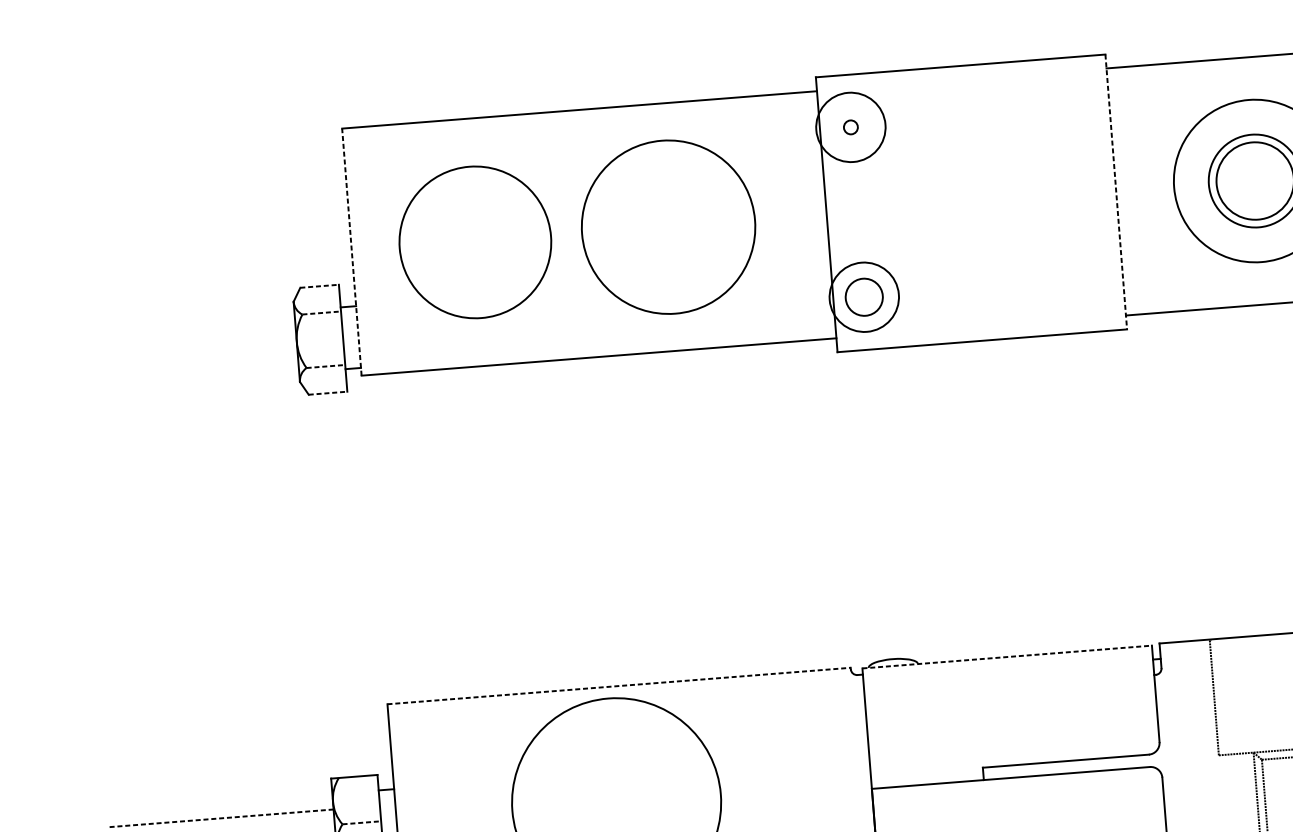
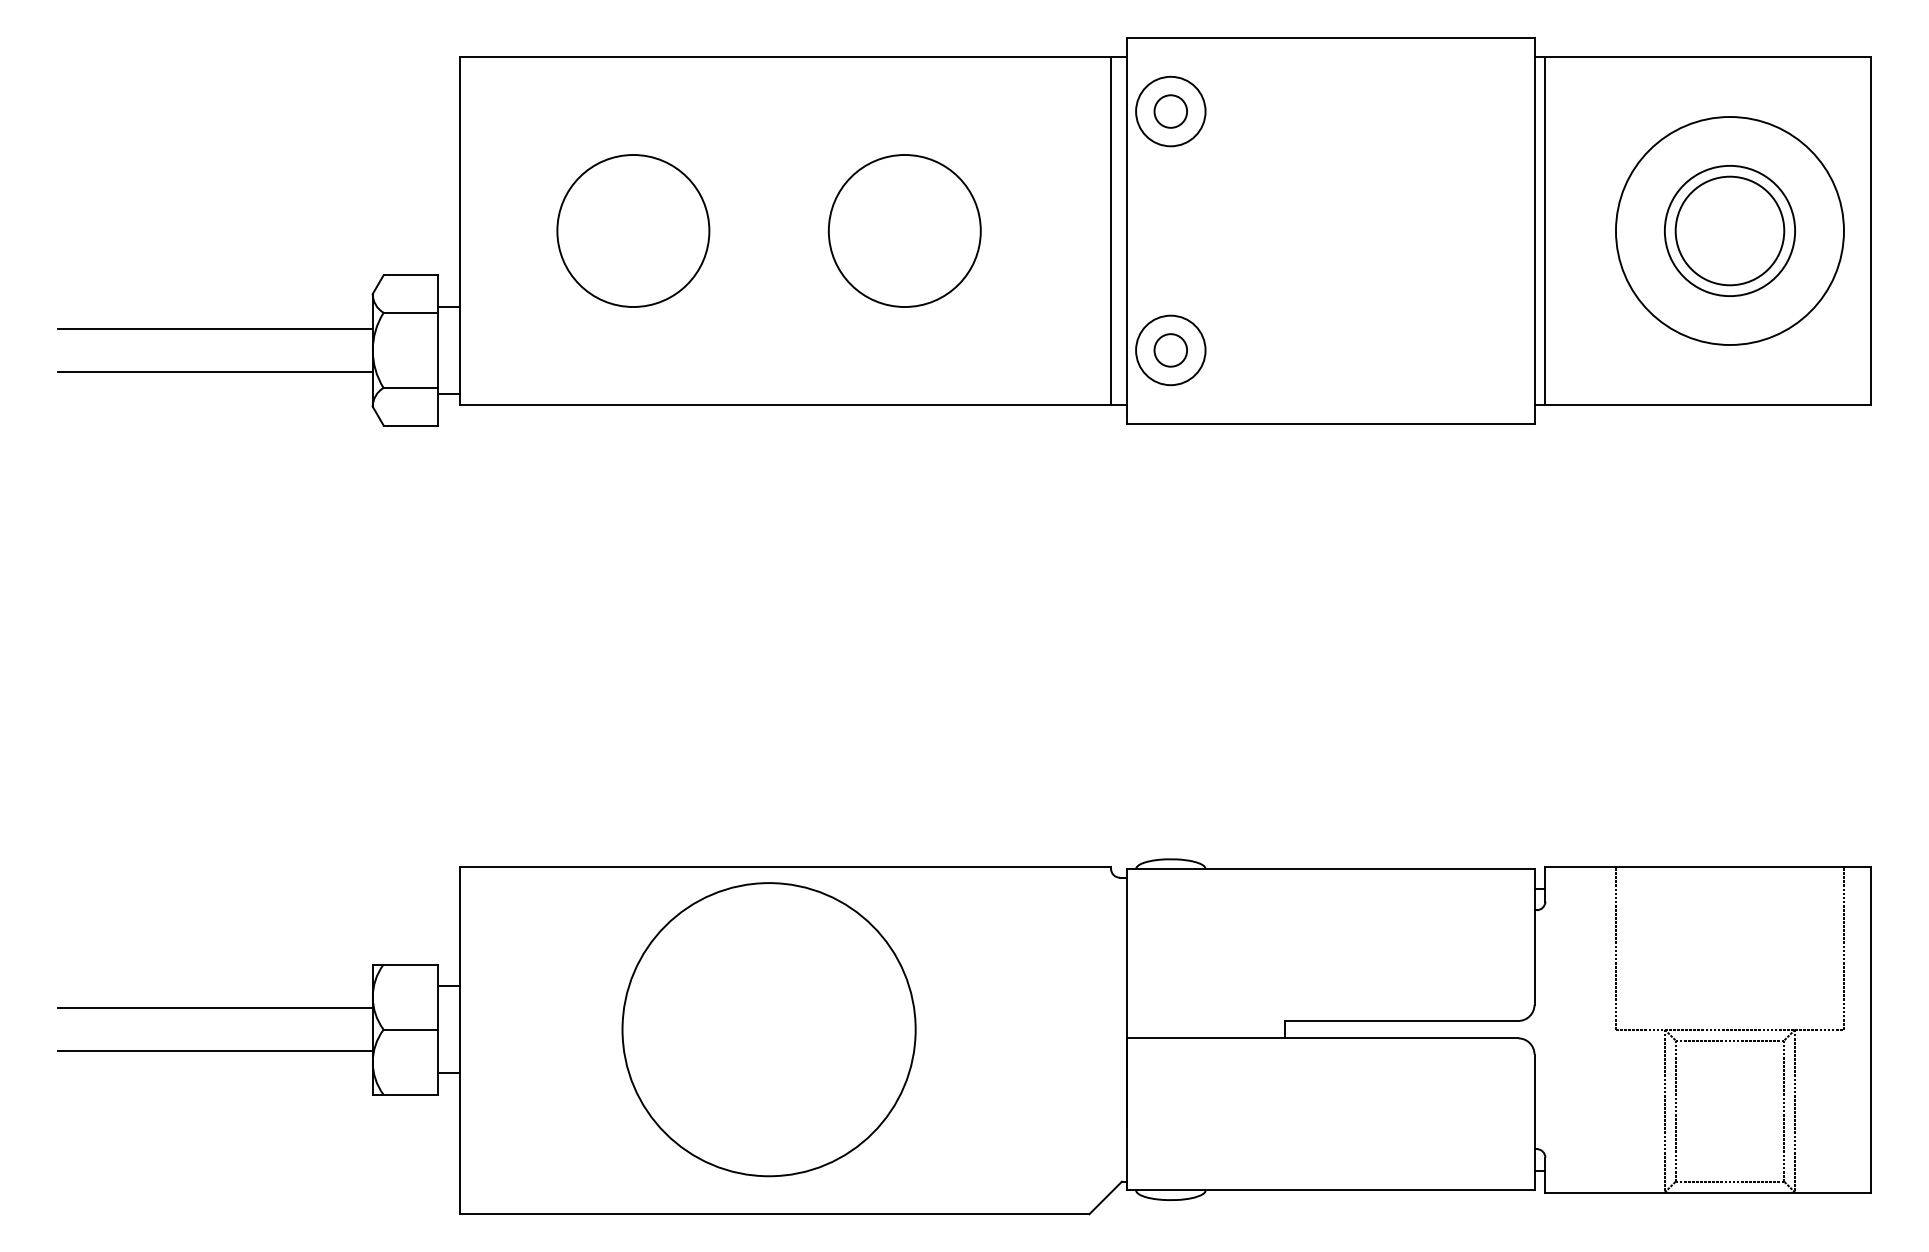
circle: (850, 127) -> (1170, 111), size x0.71
circle: (850, 127) -> (1170, 111), size x1.67
line: (1124, 191) -> (1545, 230), added
line: (1116, 192) -> (1534, 231), dashed -> solid
line: (815, 215) -> (1111, 230), added
circle: (668, 226) -> (904, 230), size x0.62
circle: (475, 242) -> (633, 230), size x0.71
line: (351, 252) -> (459, 231), dashed -> solid
line: (320, 286) -> (411, 275), dashed -> solid
circle: (864, 297) -> (1170, 350), size x0.62
circle: (864, 297) -> (1170, 350), size x0.71
line: (322, 312) -> (411, 312), dashed -> solid
line: (183, 335) -> (214, 328), added
line: (185, 366) -> (214, 372), added
line: (326, 366) -> (411, 388), dashed -> solid
line: (328, 393) -> (411, 425), dashed -> solid
line: (1006, 656) -> (1330, 868), dashed -> solid
line: (619, 685) -> (785, 866), dashed -> solid
line: (221, 818) -> (214, 1007), dashed -> solid
line: (362, 822) -> (411, 1029), dashed -> solid

